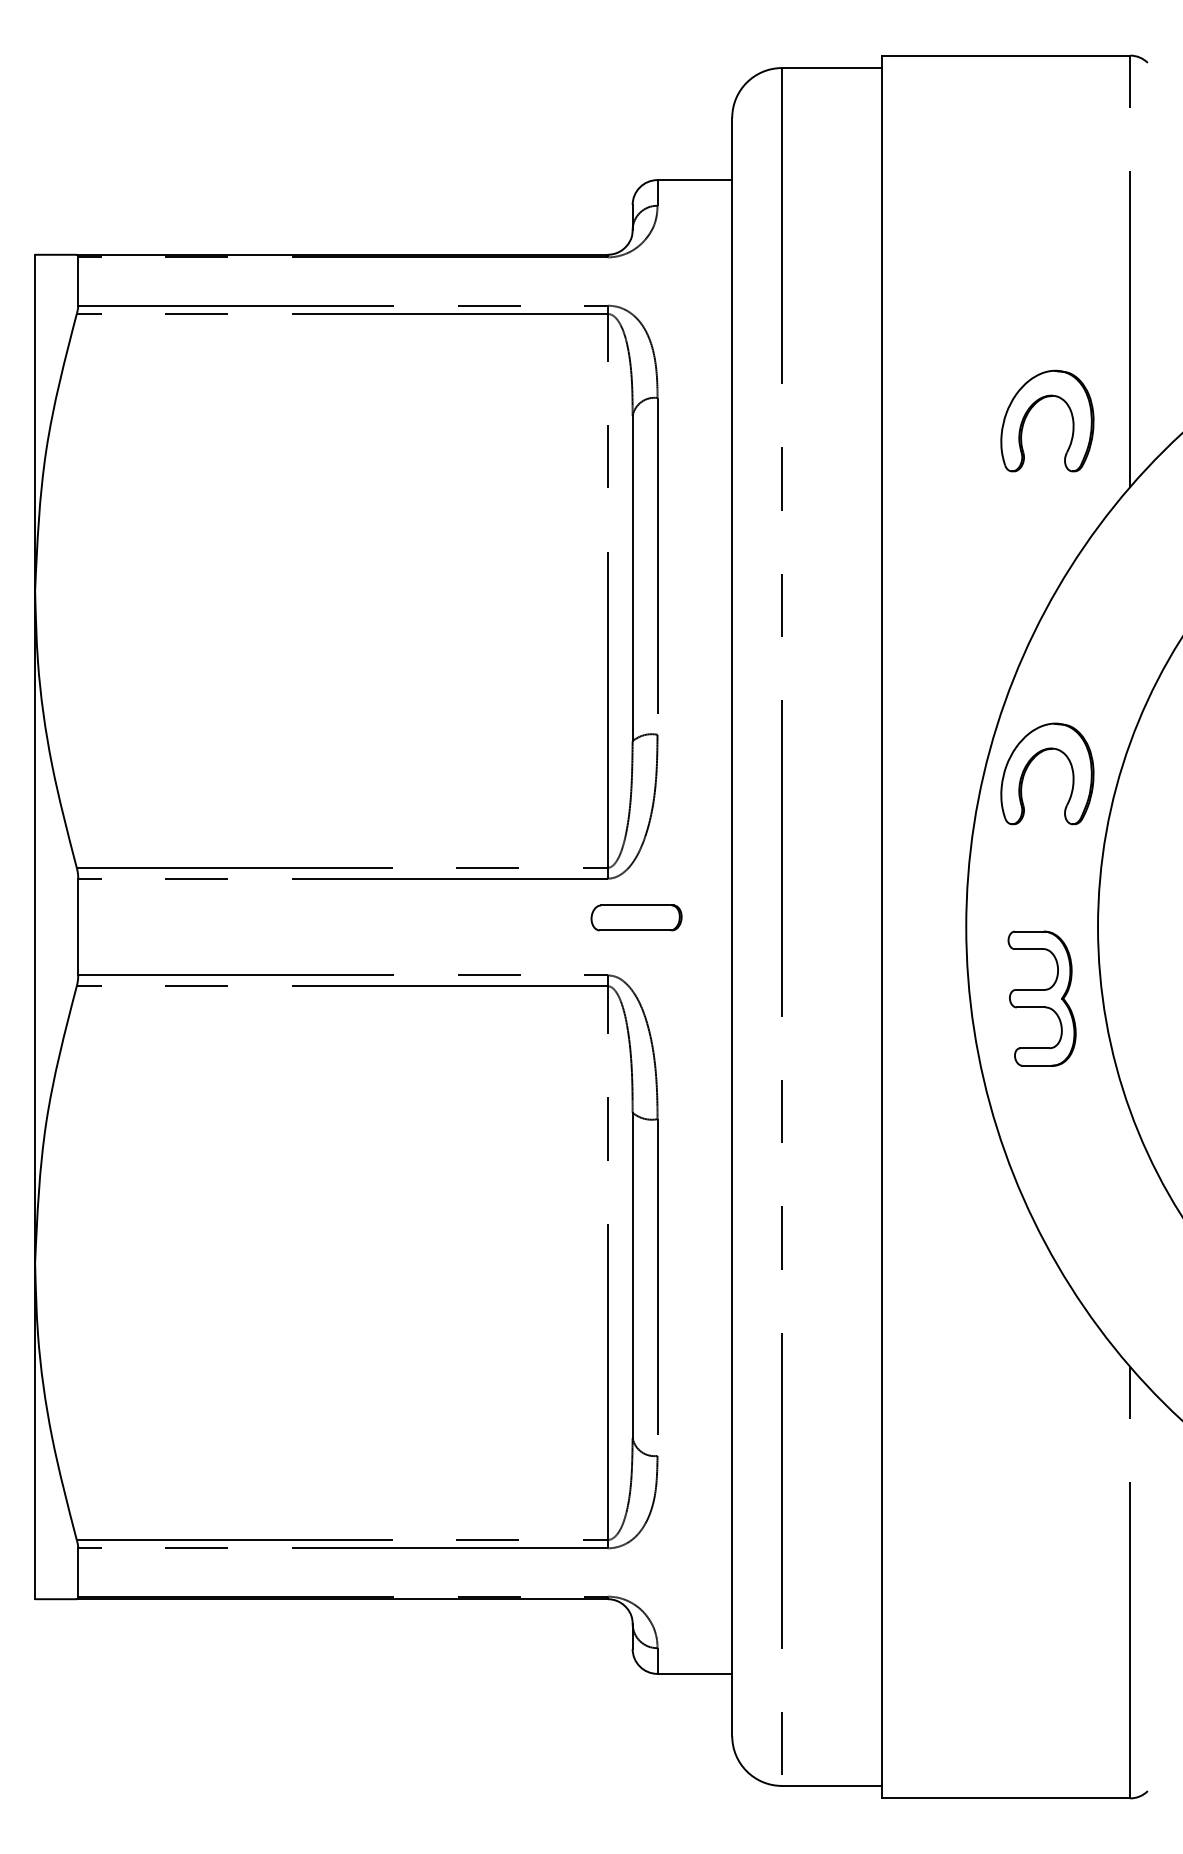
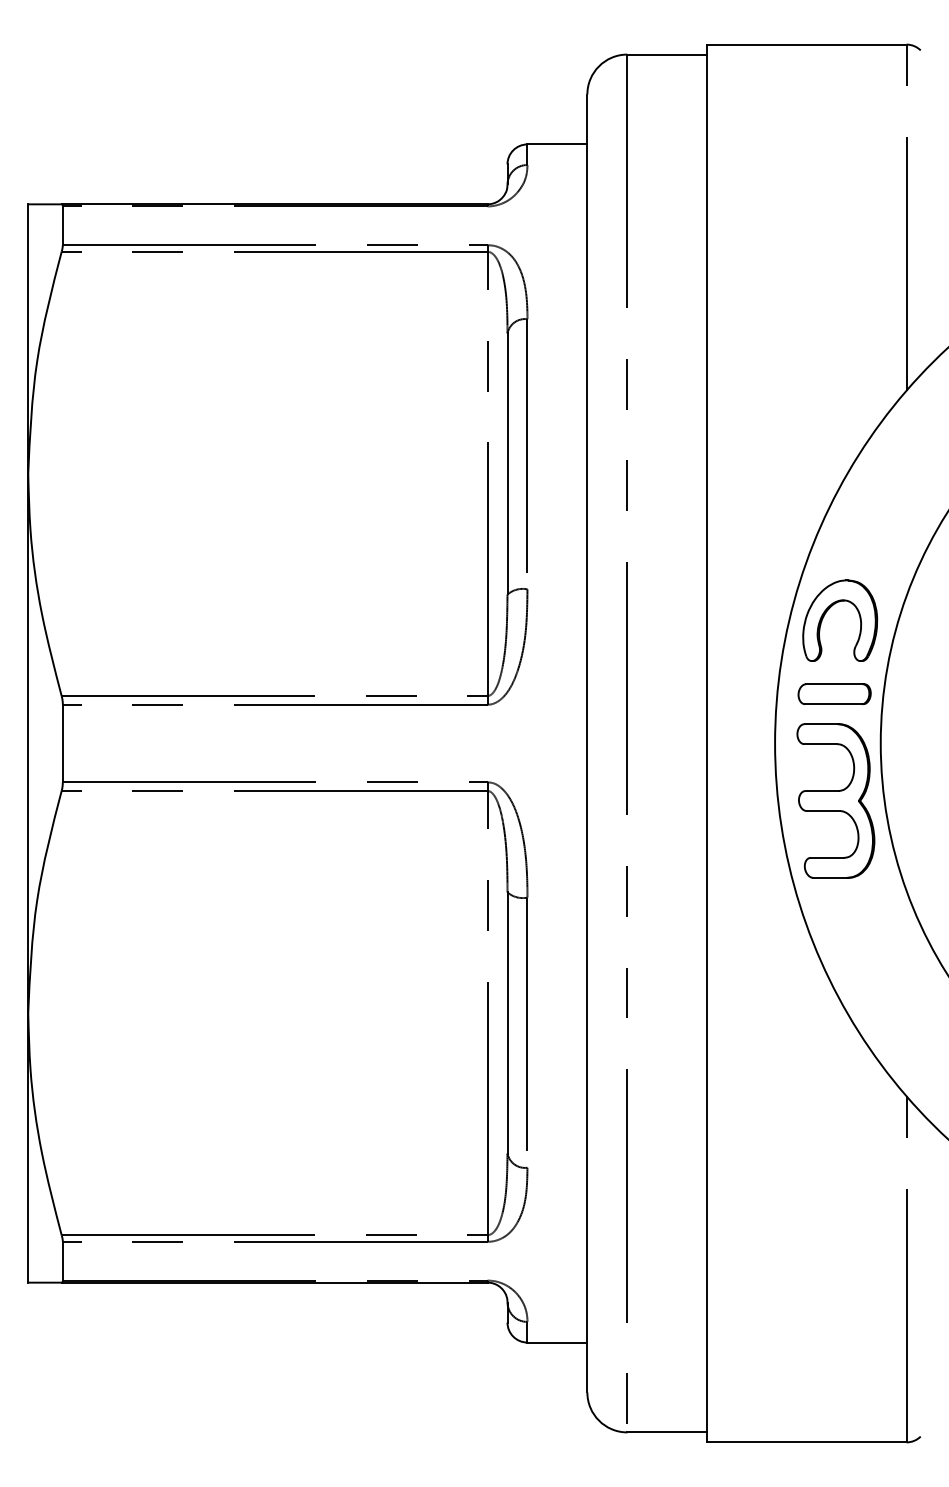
part: (1034, 407) -> (829, 326), removed
part: (636, 917) -> (834, 693), moved
part: (1041, 998) -> (835, 800), size x1.43

